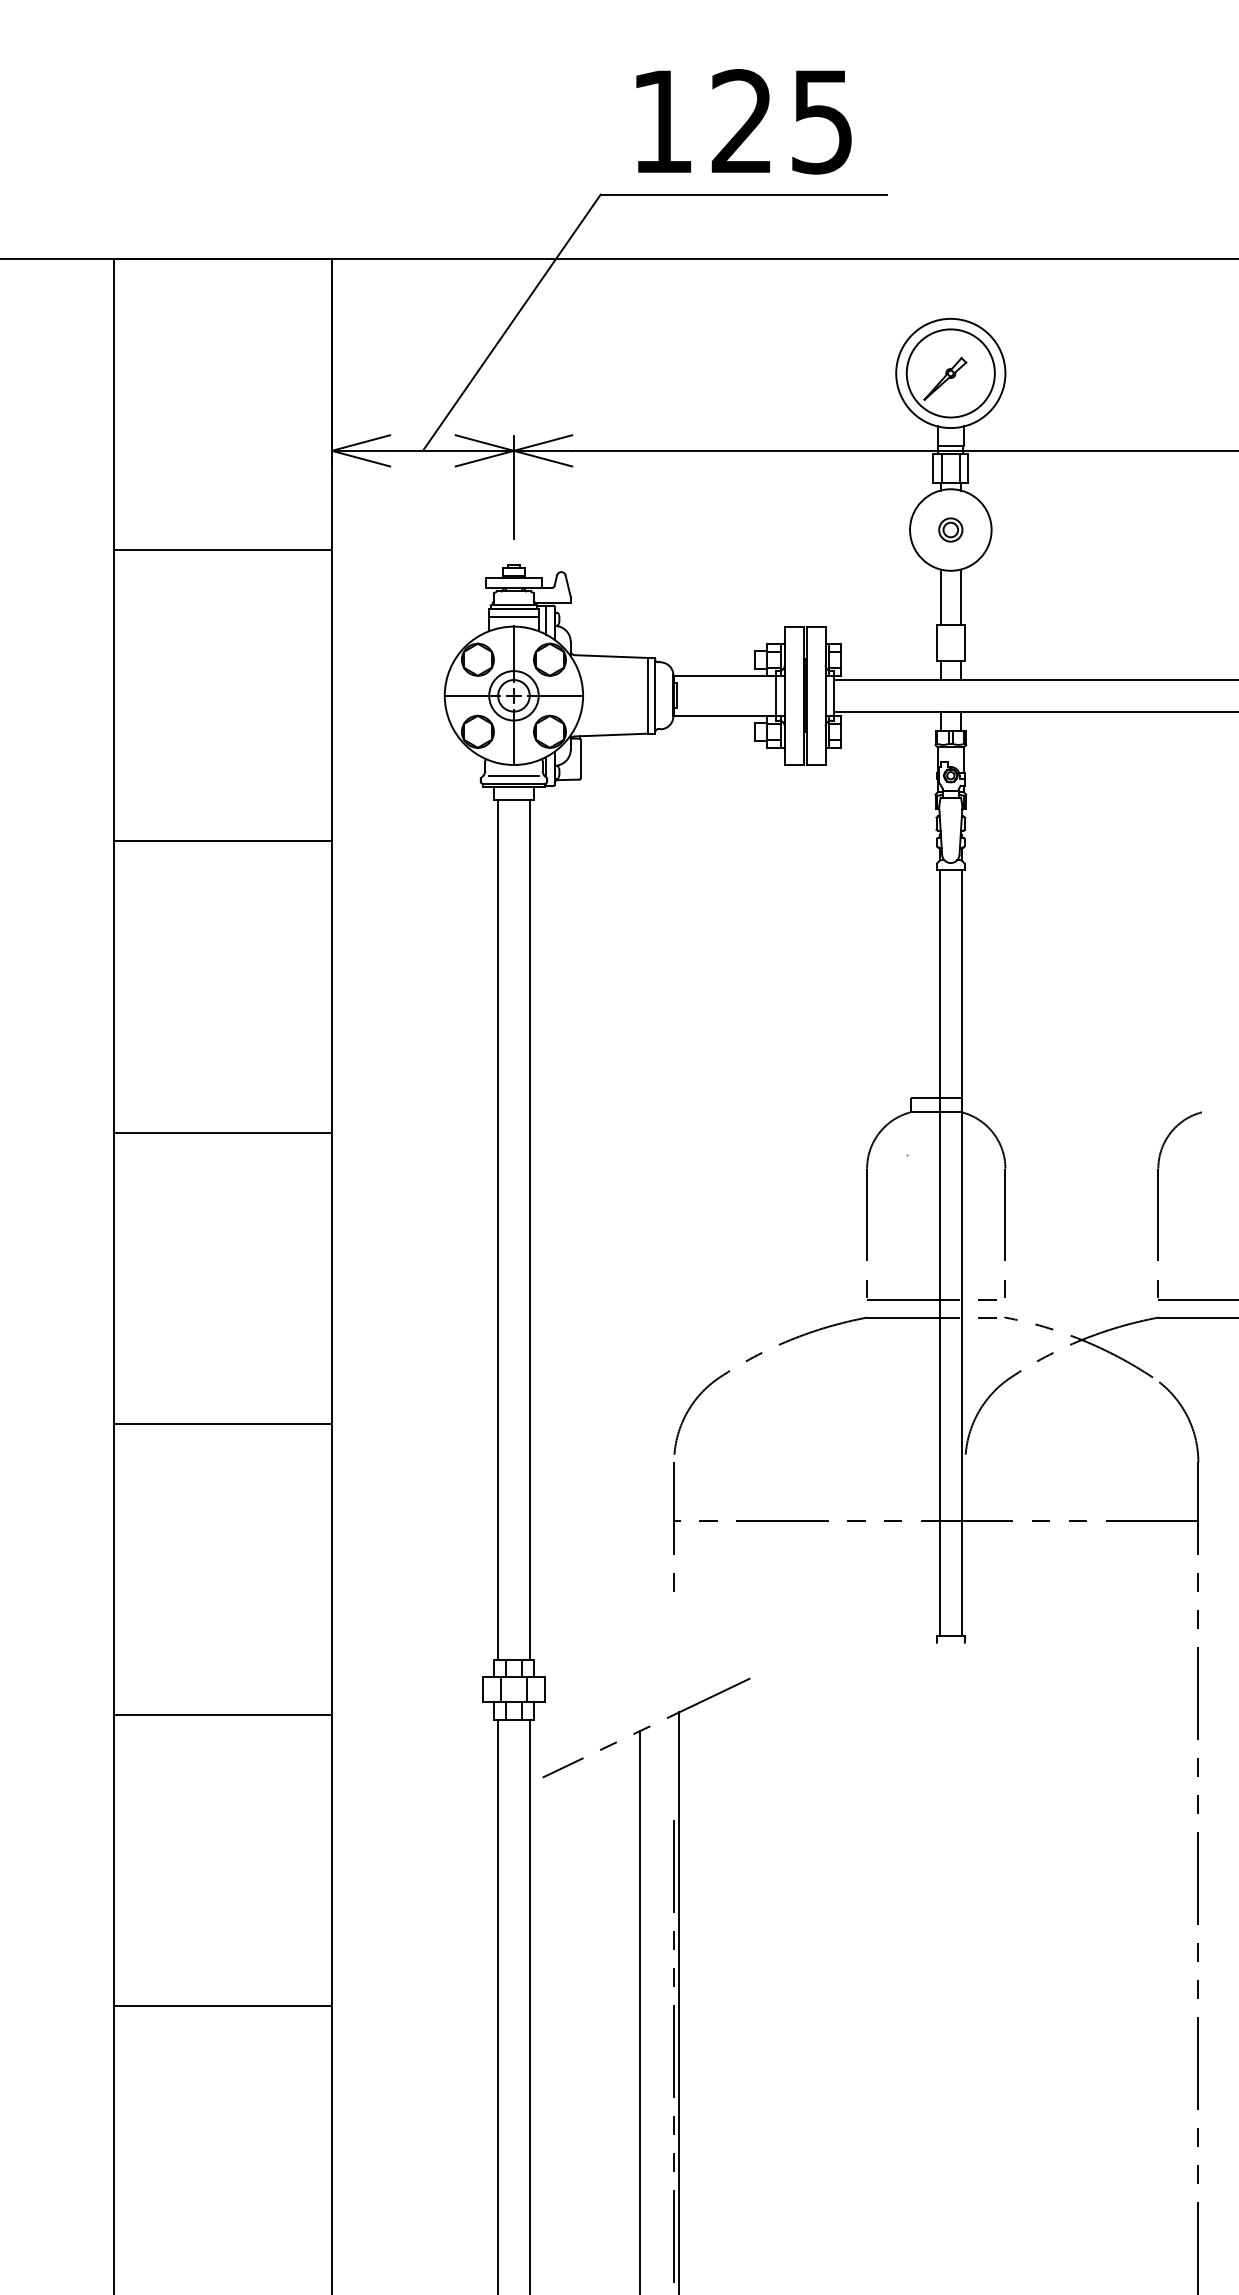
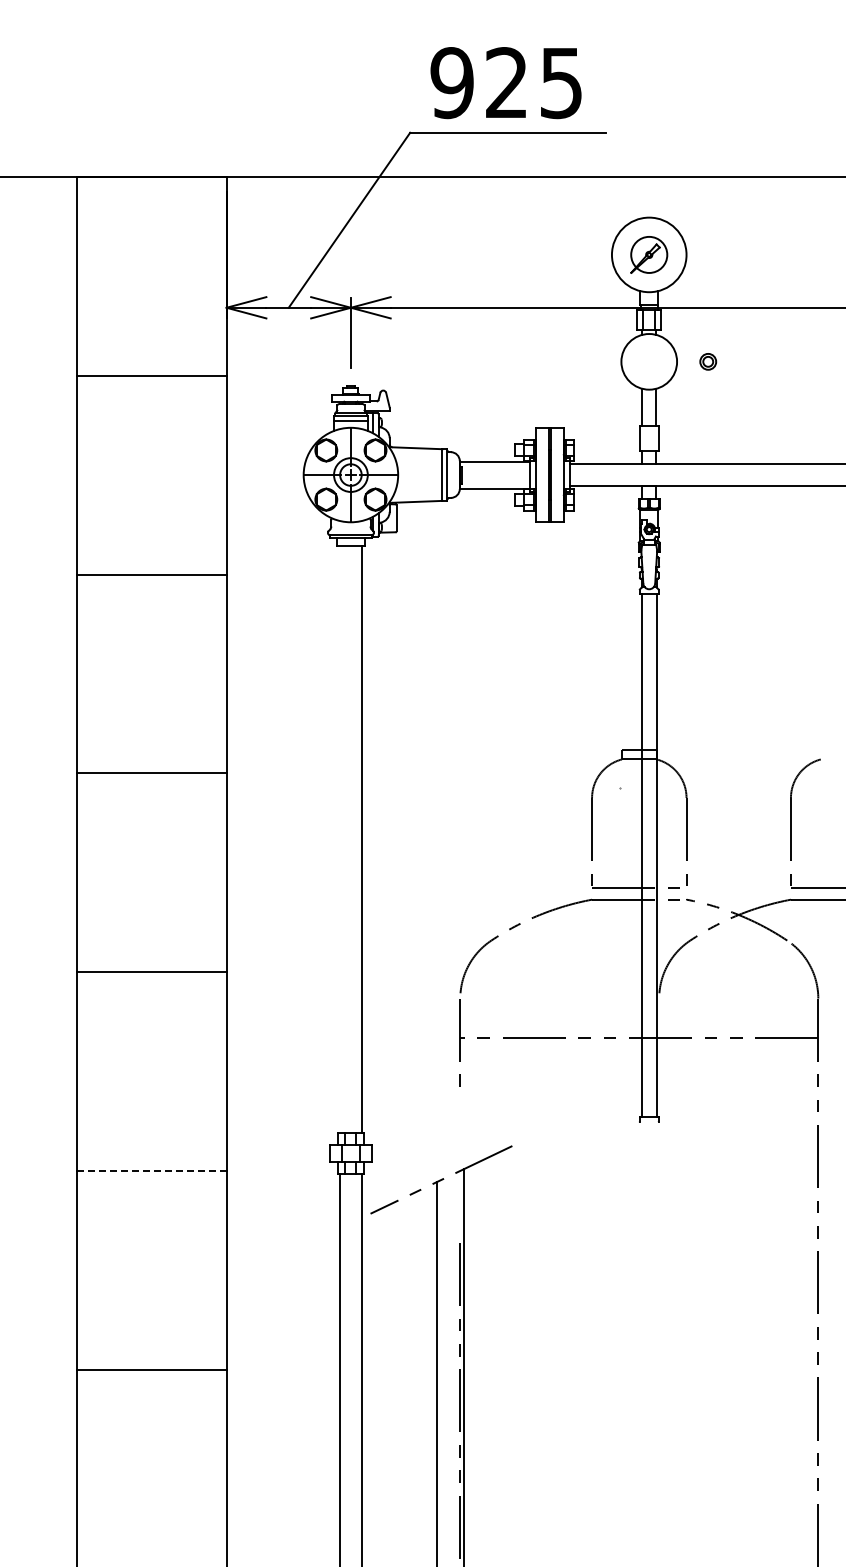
text: (661, 122) -> (451, 83), 125 -> 925
circle: (951, 372) -> (649, 254), size x0.6
part: (951, 529) -> (708, 361), moved
line: (513, 775) -> (350, 529), removed
line: (498, 1229) -> (340, 839), removed
line: (223, 1715) -> (152, 1171), solid -> dashed

